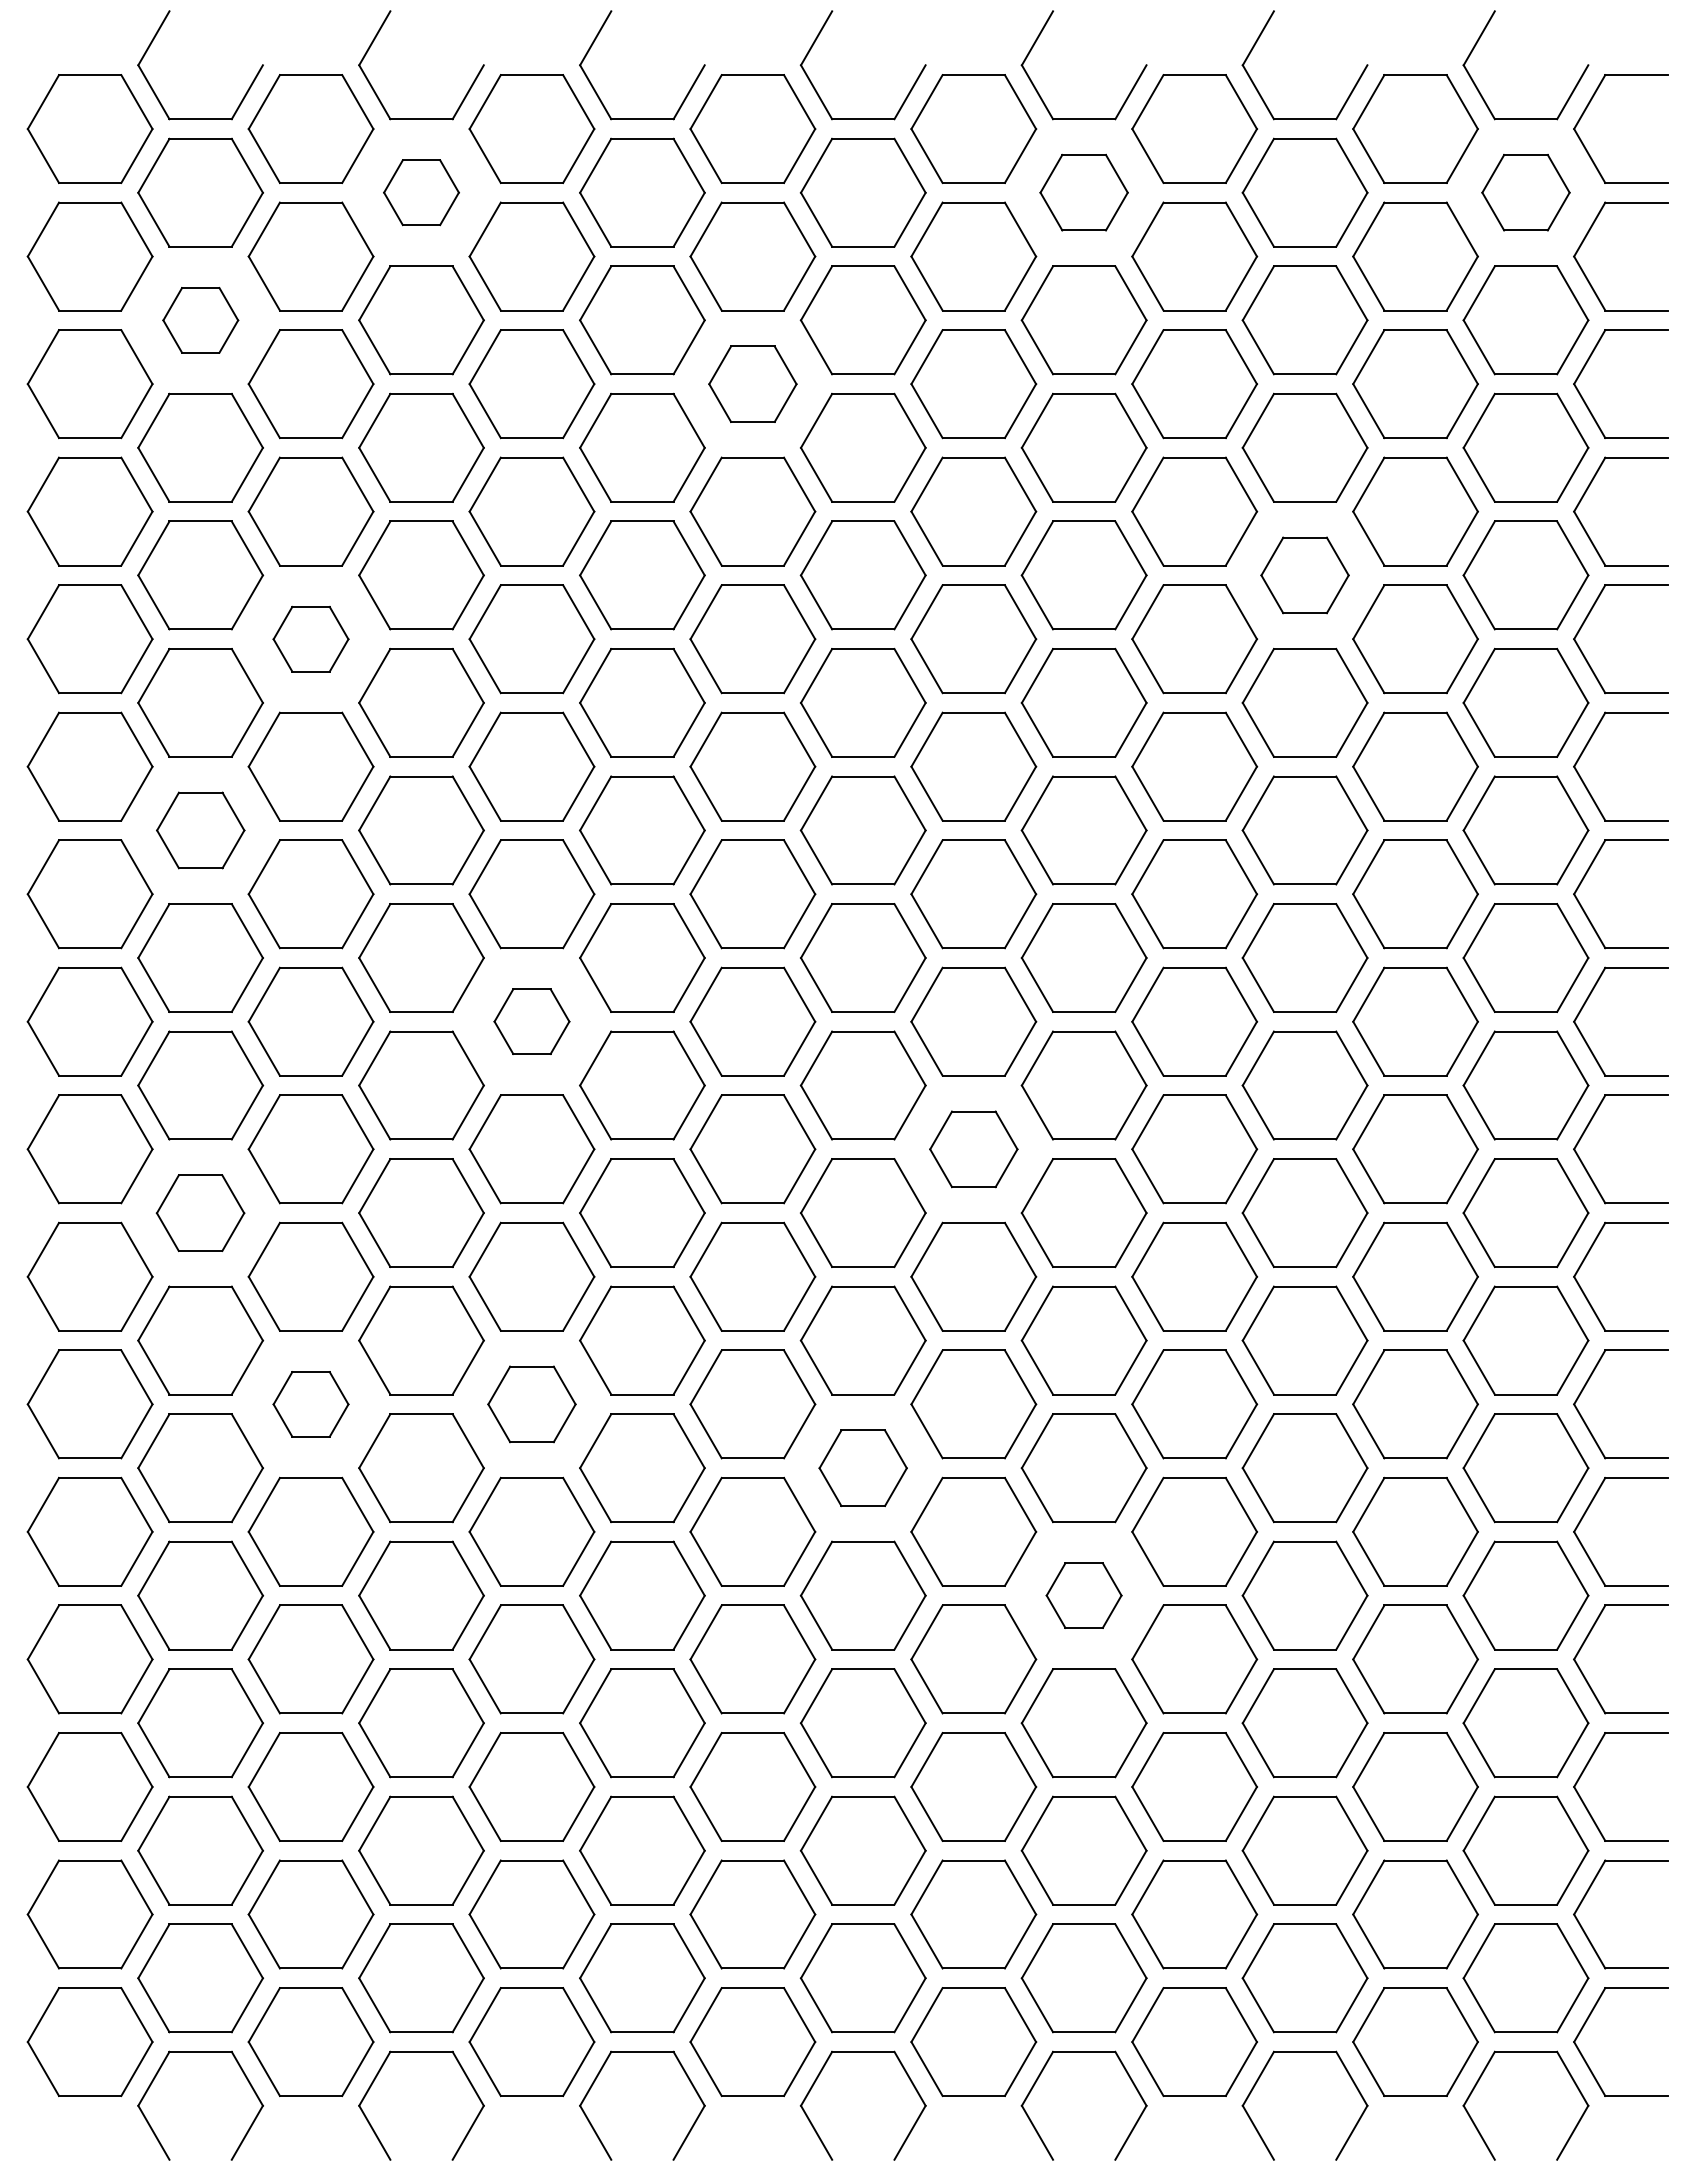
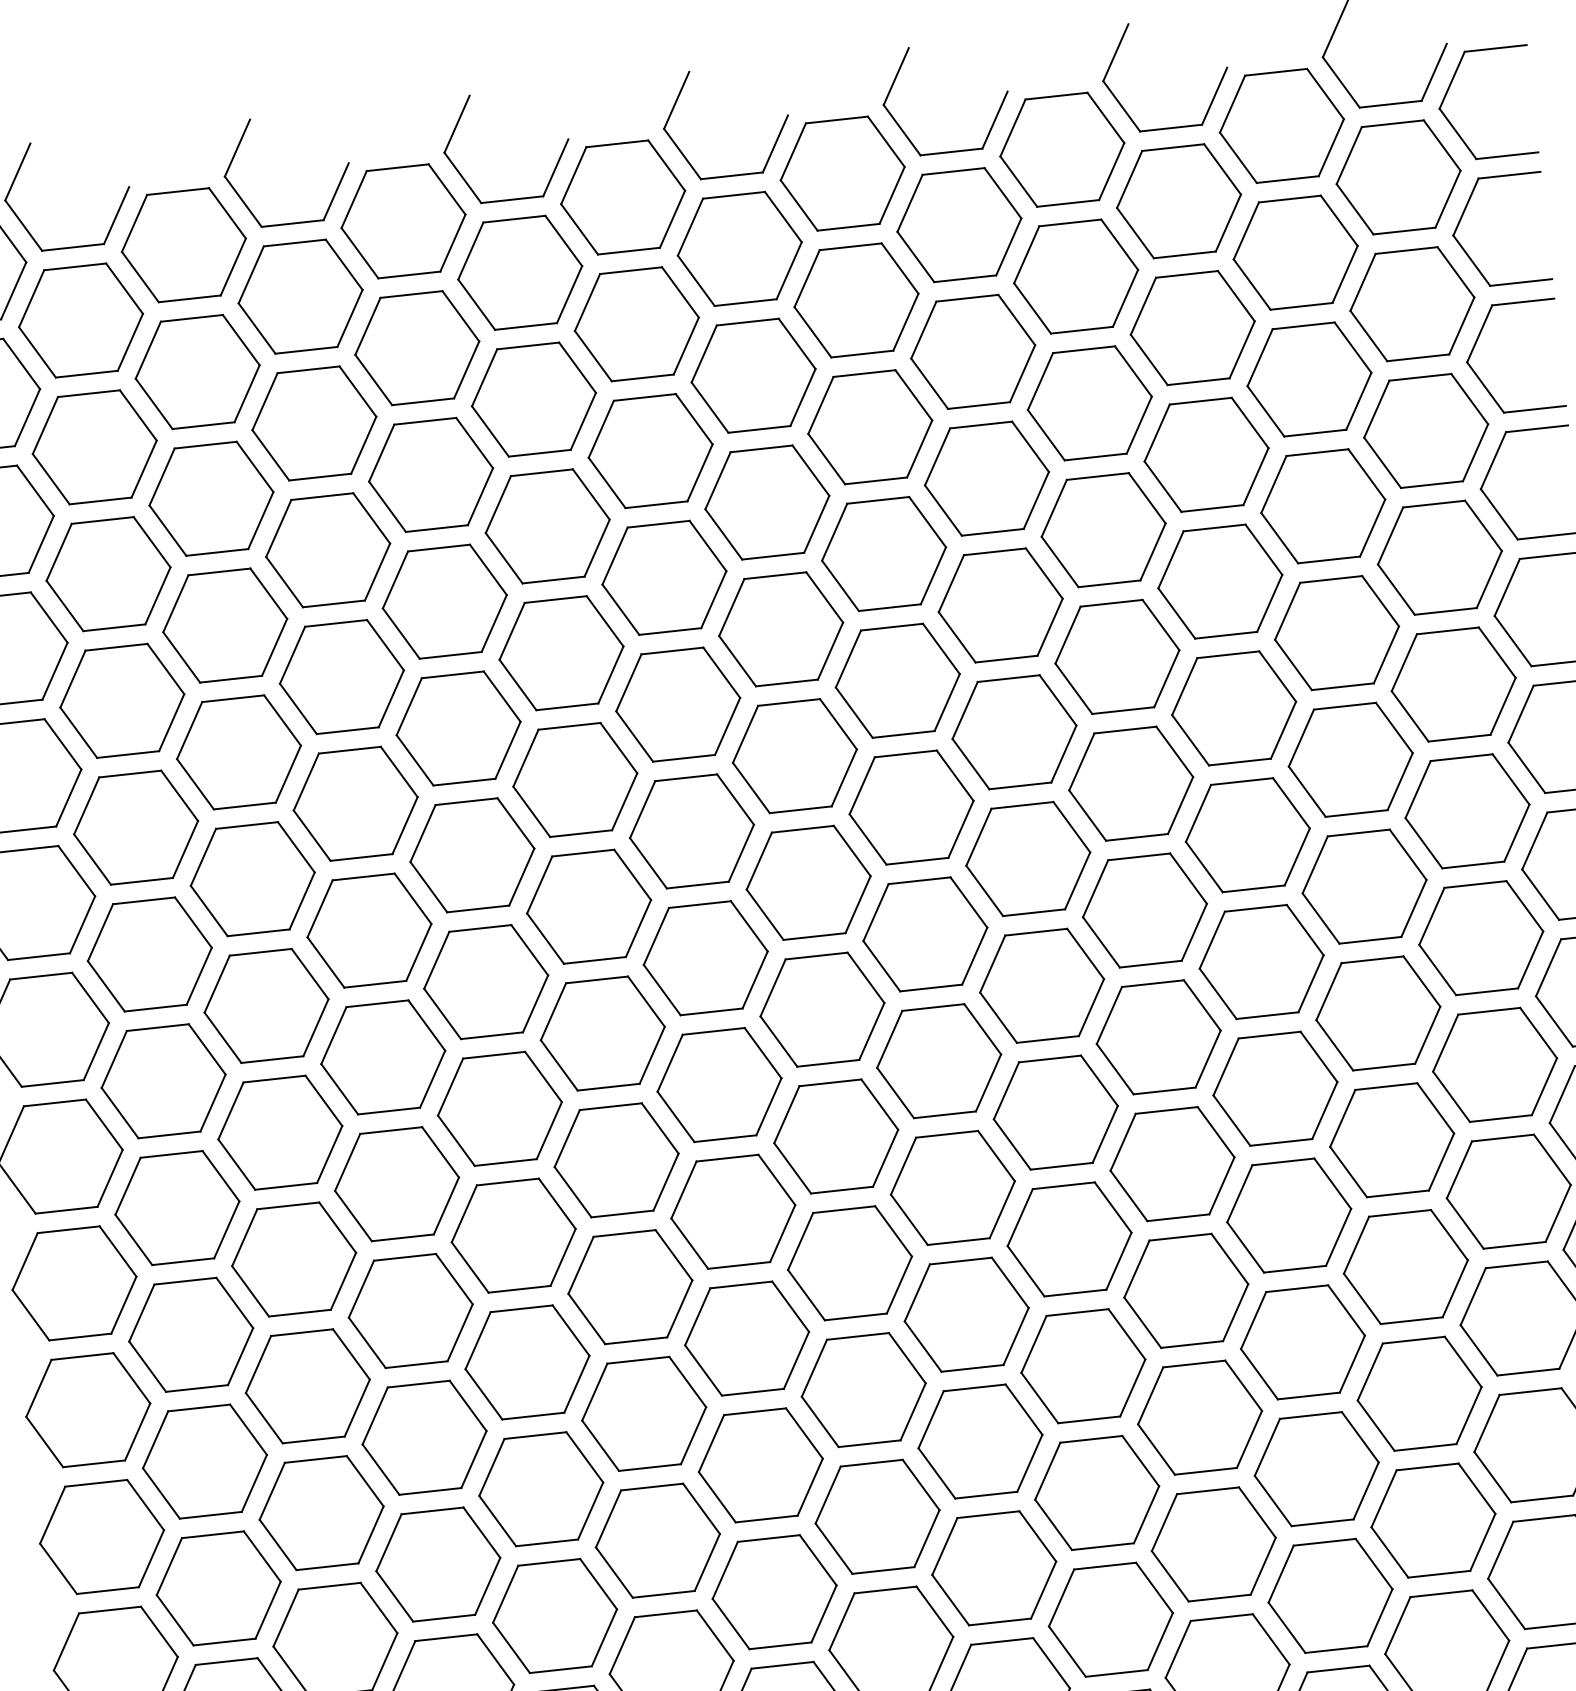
part: (421, 192) -> (300, 296), size x1.67
part: (1083, 192) -> (958, 224), size x1.43
part: (1525, 192) -> (1398, 177), size x1.43
part: (200, 320) -> (94, 447), size x1.67
part: (752, 384) -> (650, 451), size x1.43
part: (1304, 575) -> (1219, 581), size x1.43
part: (310, 639) -> (238, 752), size x1.67
part: (200, 830) -> (149, 954), size x1.43
part: (531, 1021) -> (499, 1108), size x1.67
part: (973, 1149) -> (952, 1188), size x1.43
part: (200, 1213) -> (191, 1335), size x1.43
part: (310, 1404) -> (321, 1513), size x1.67
part: (531, 1404) -> (540, 1489), size x1.43
part: (862, 1468) -> (876, 1517), size x1.43
part: (1083, 1595) -> (1110, 1619), size x1.67

